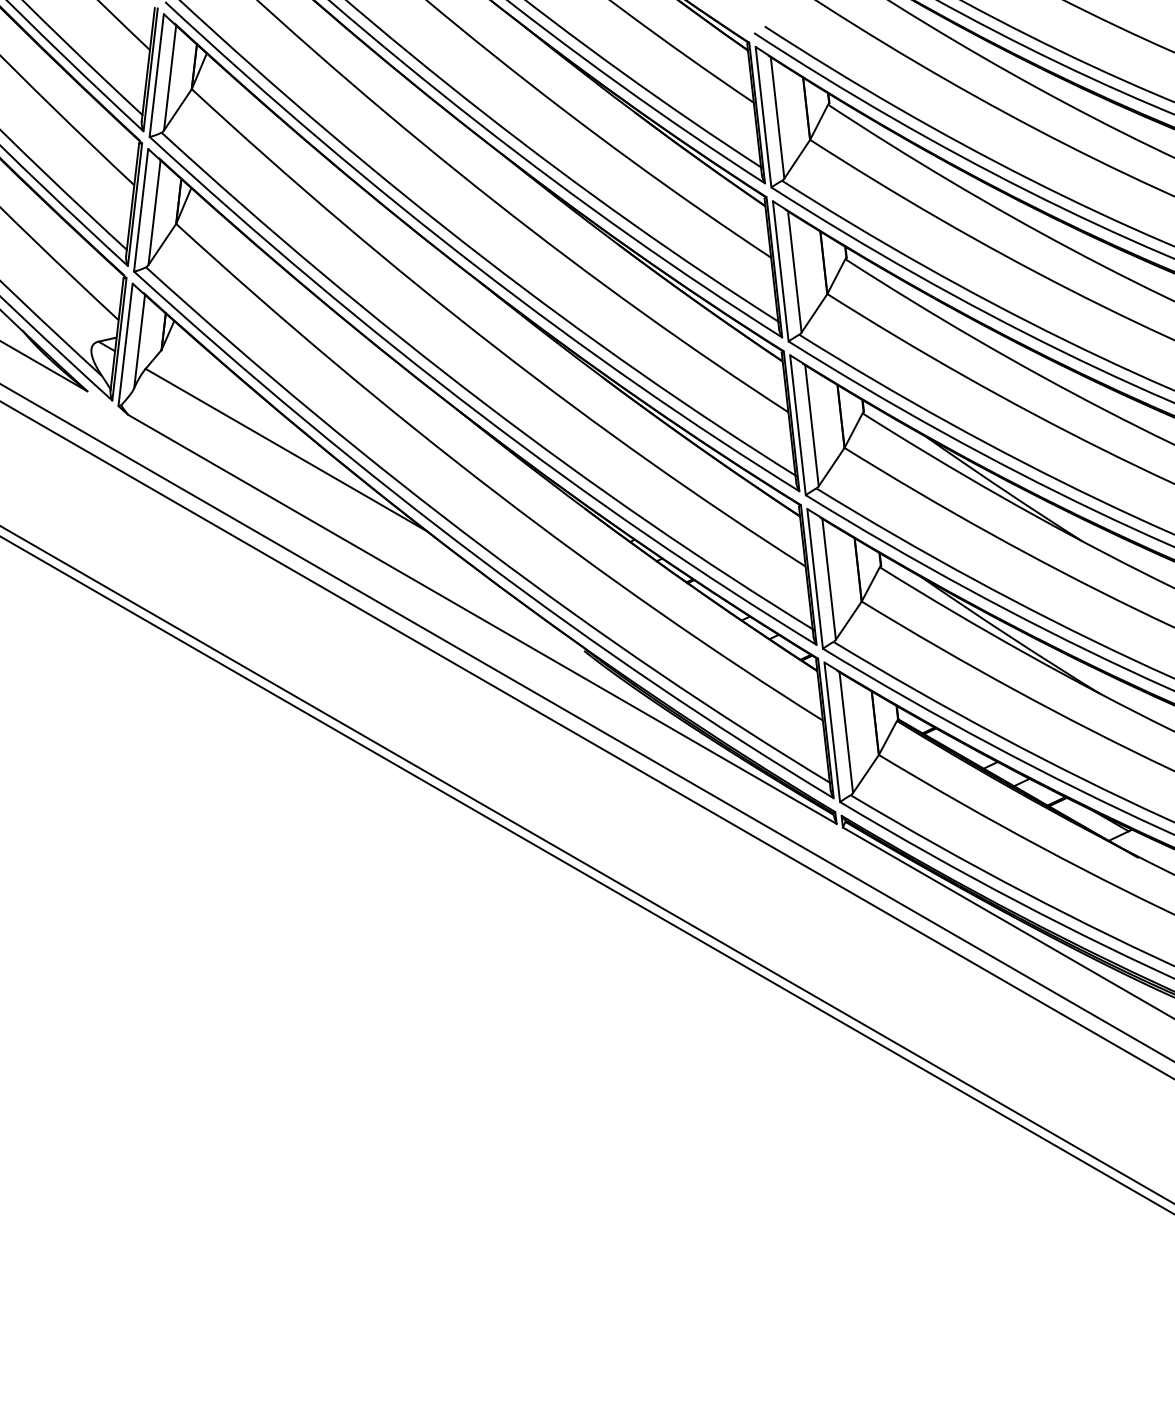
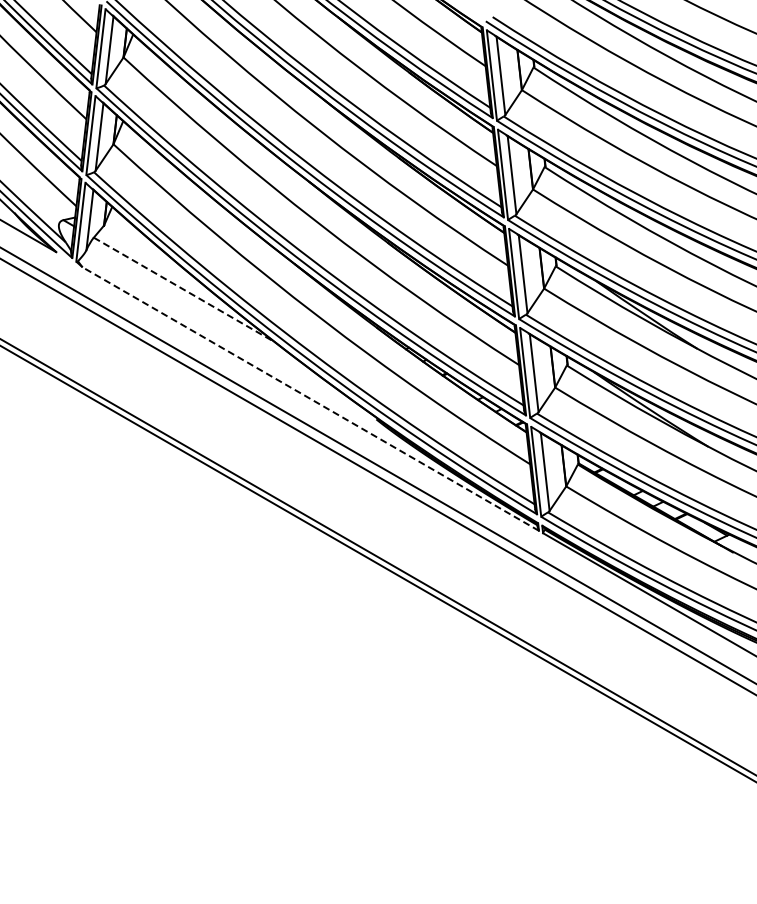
line: (286, 449) -> (184, 289), solid -> dashed
line: (481, 618) -> (310, 398), solid -> dashed

